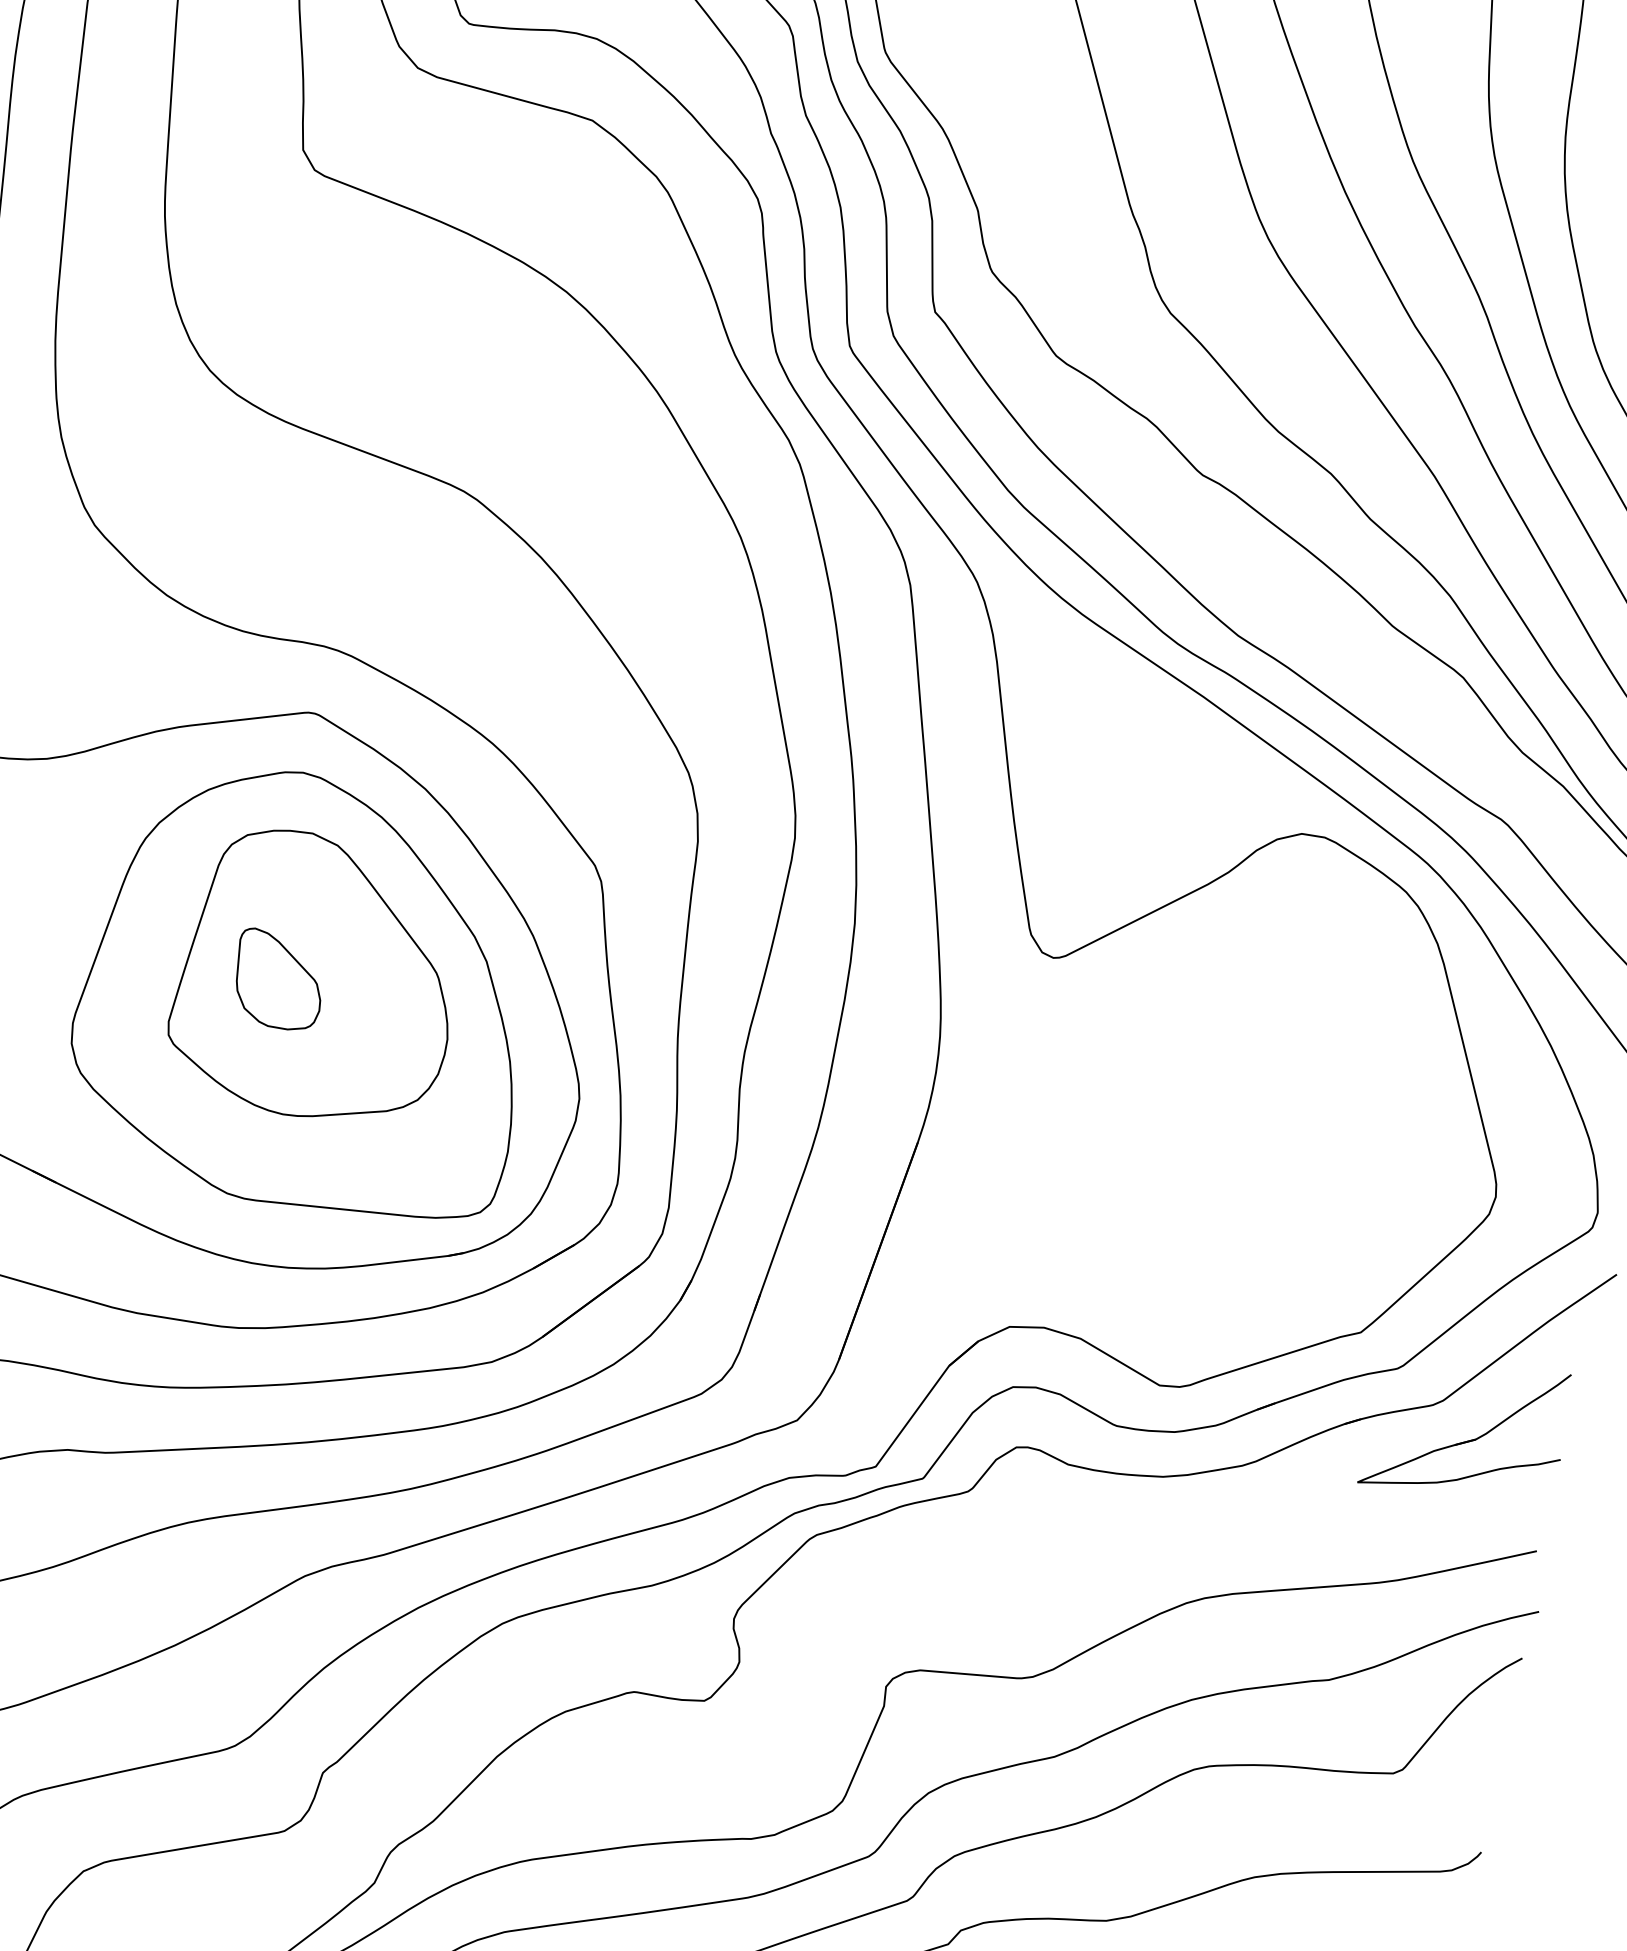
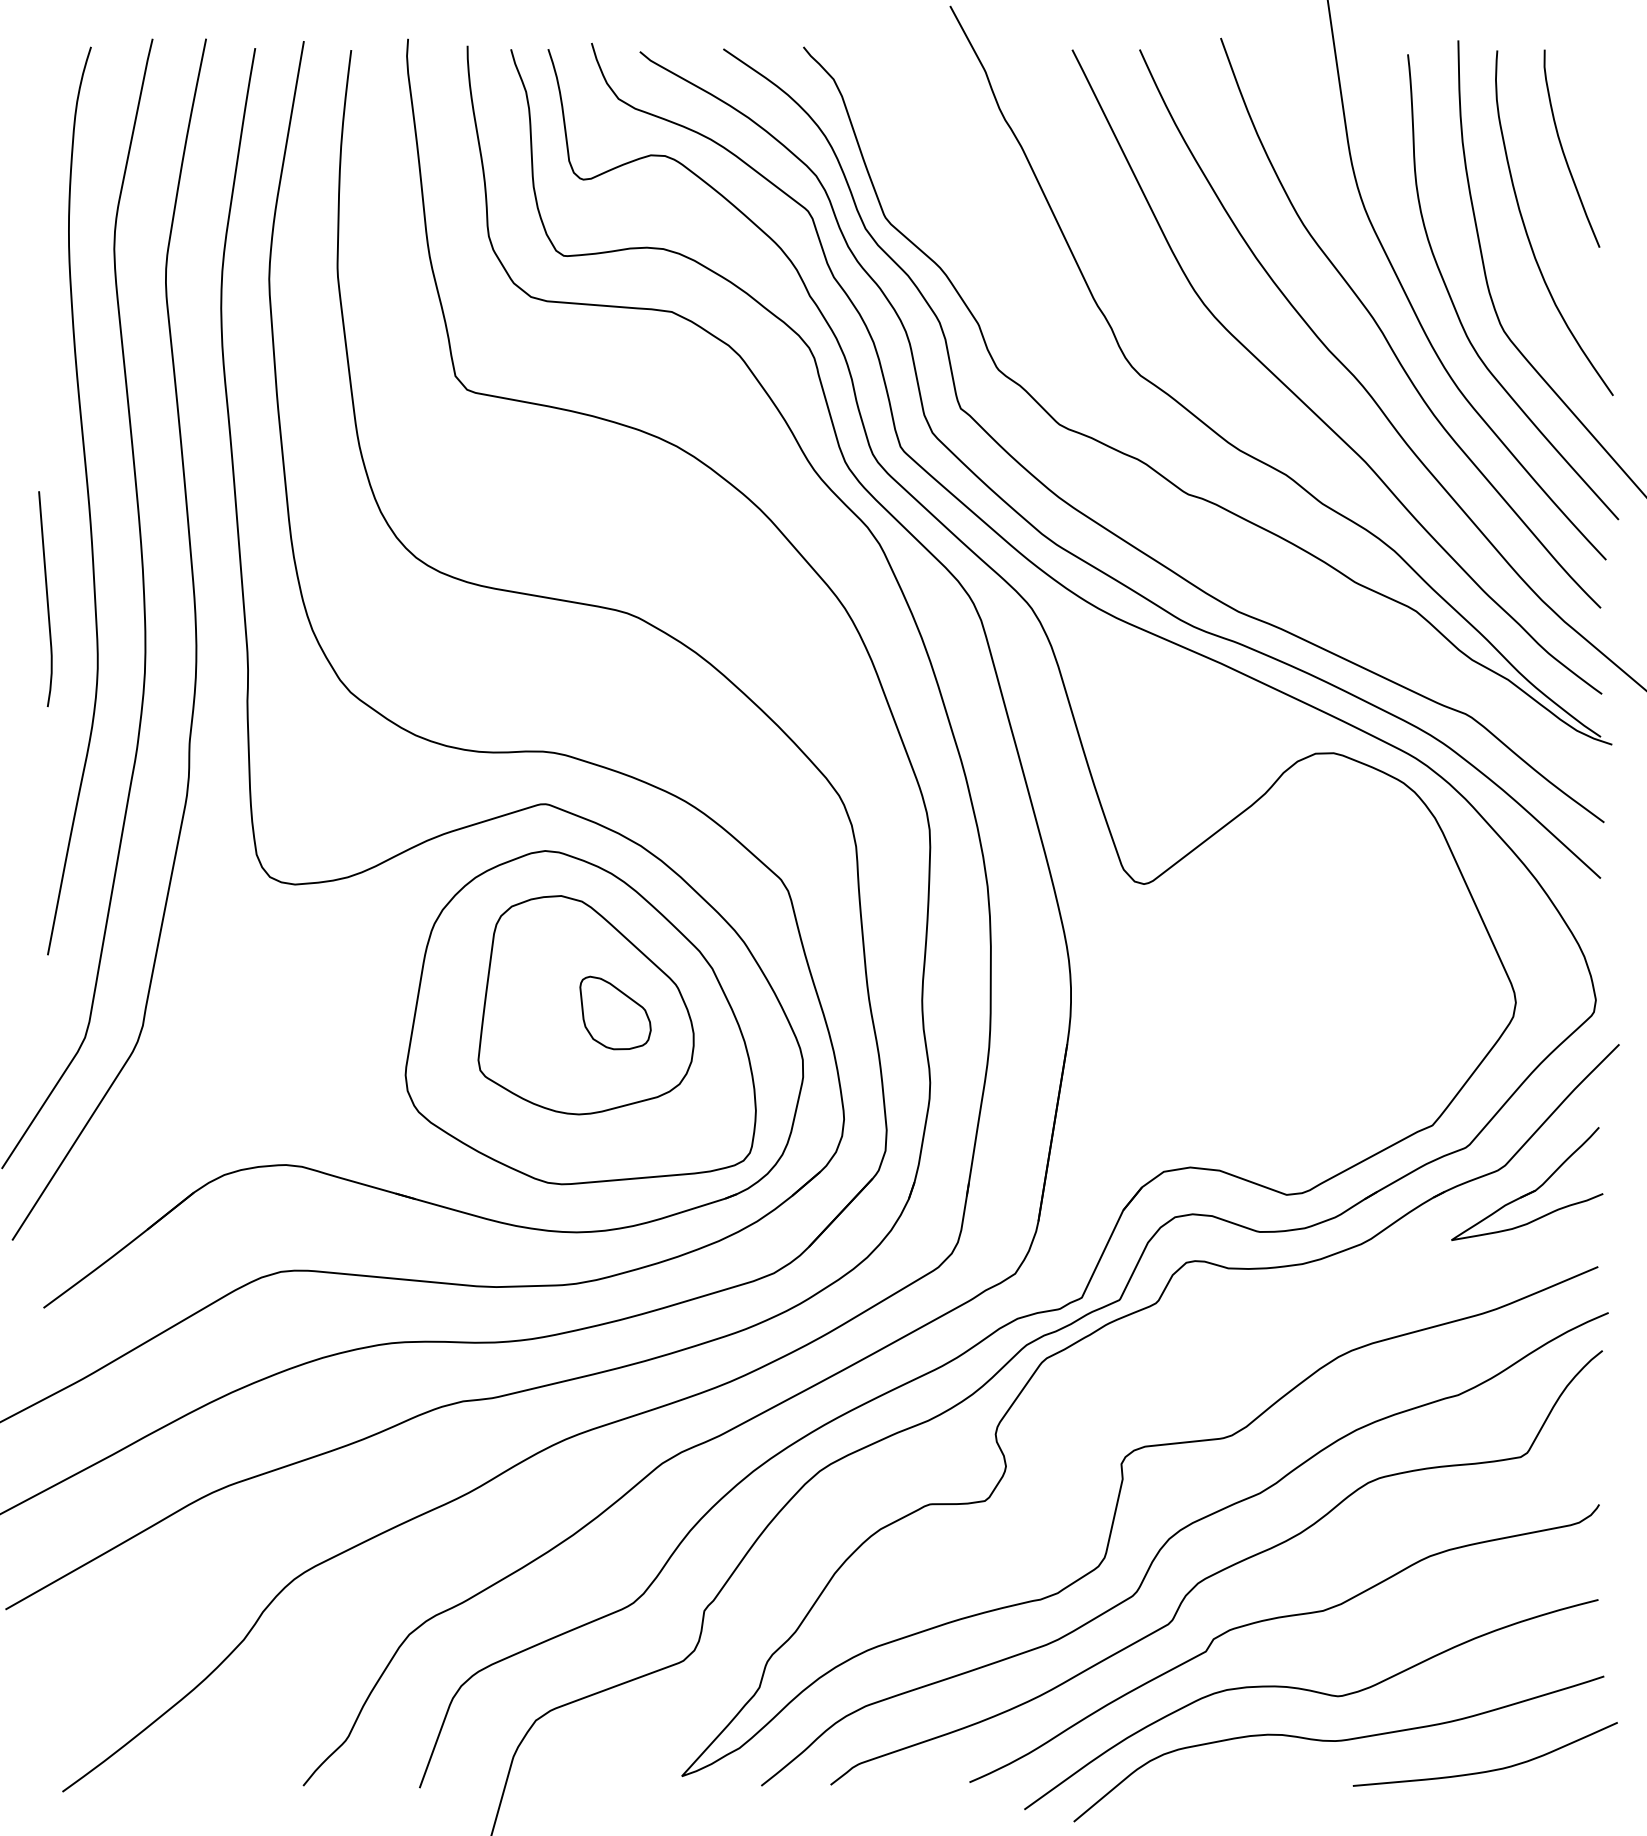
part: (278, 979) -> (615, 1012), moved

